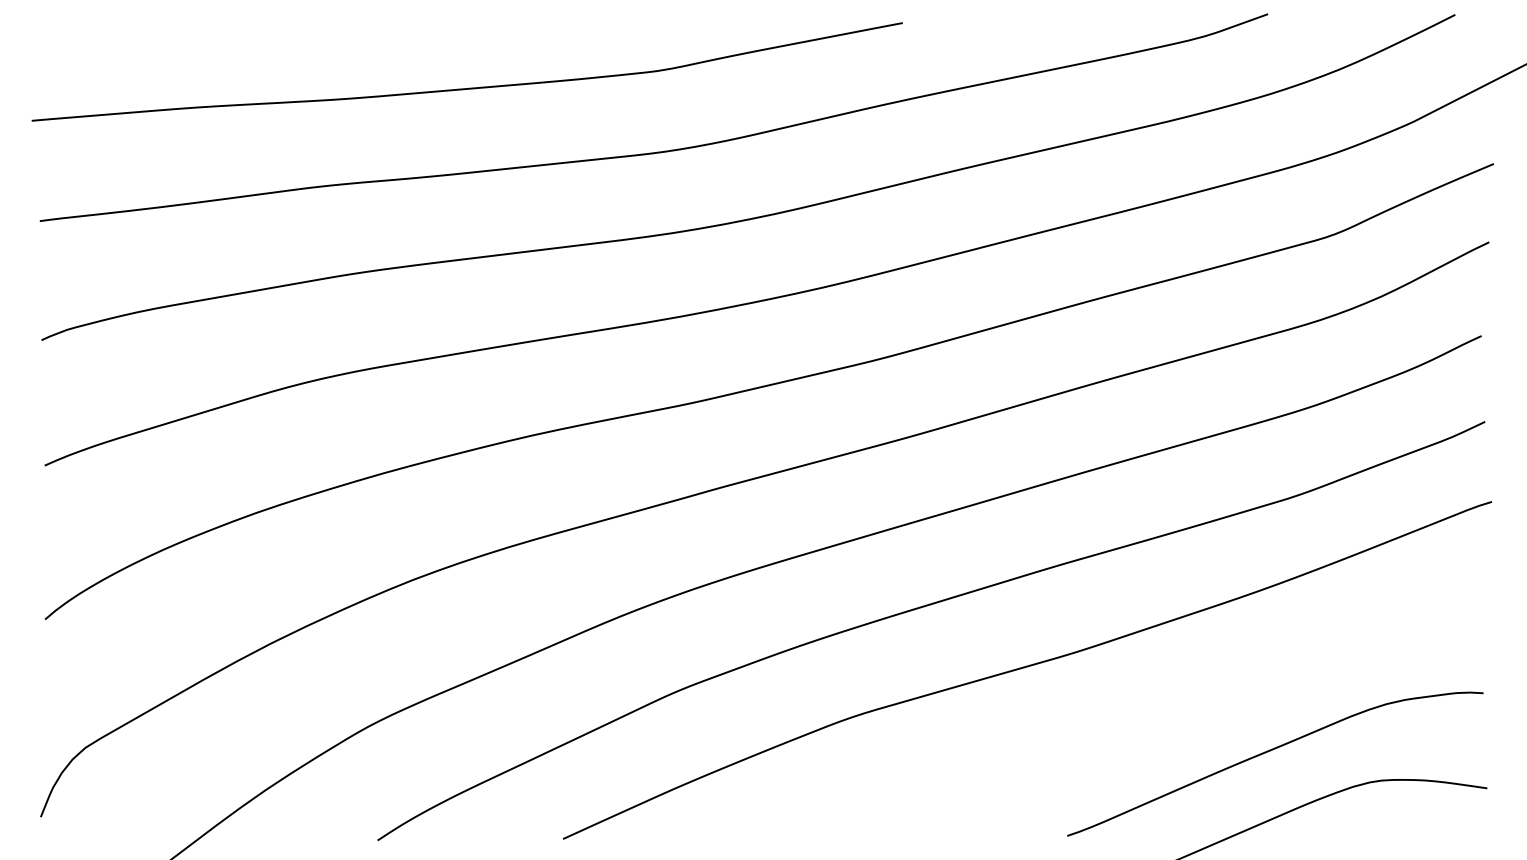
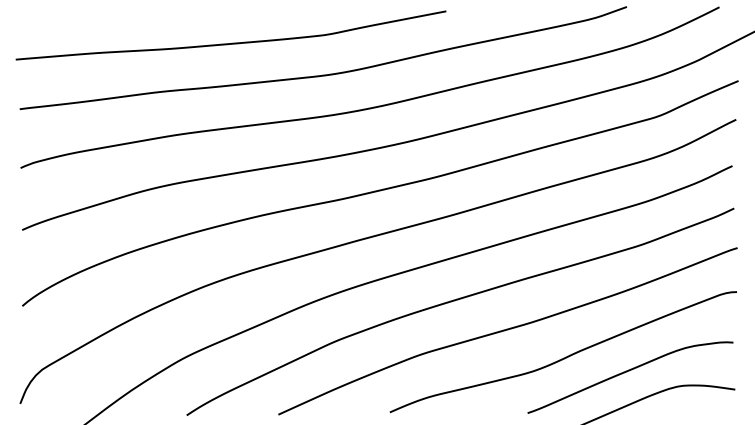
curve: (1143, 721) -> (565, 356), added

